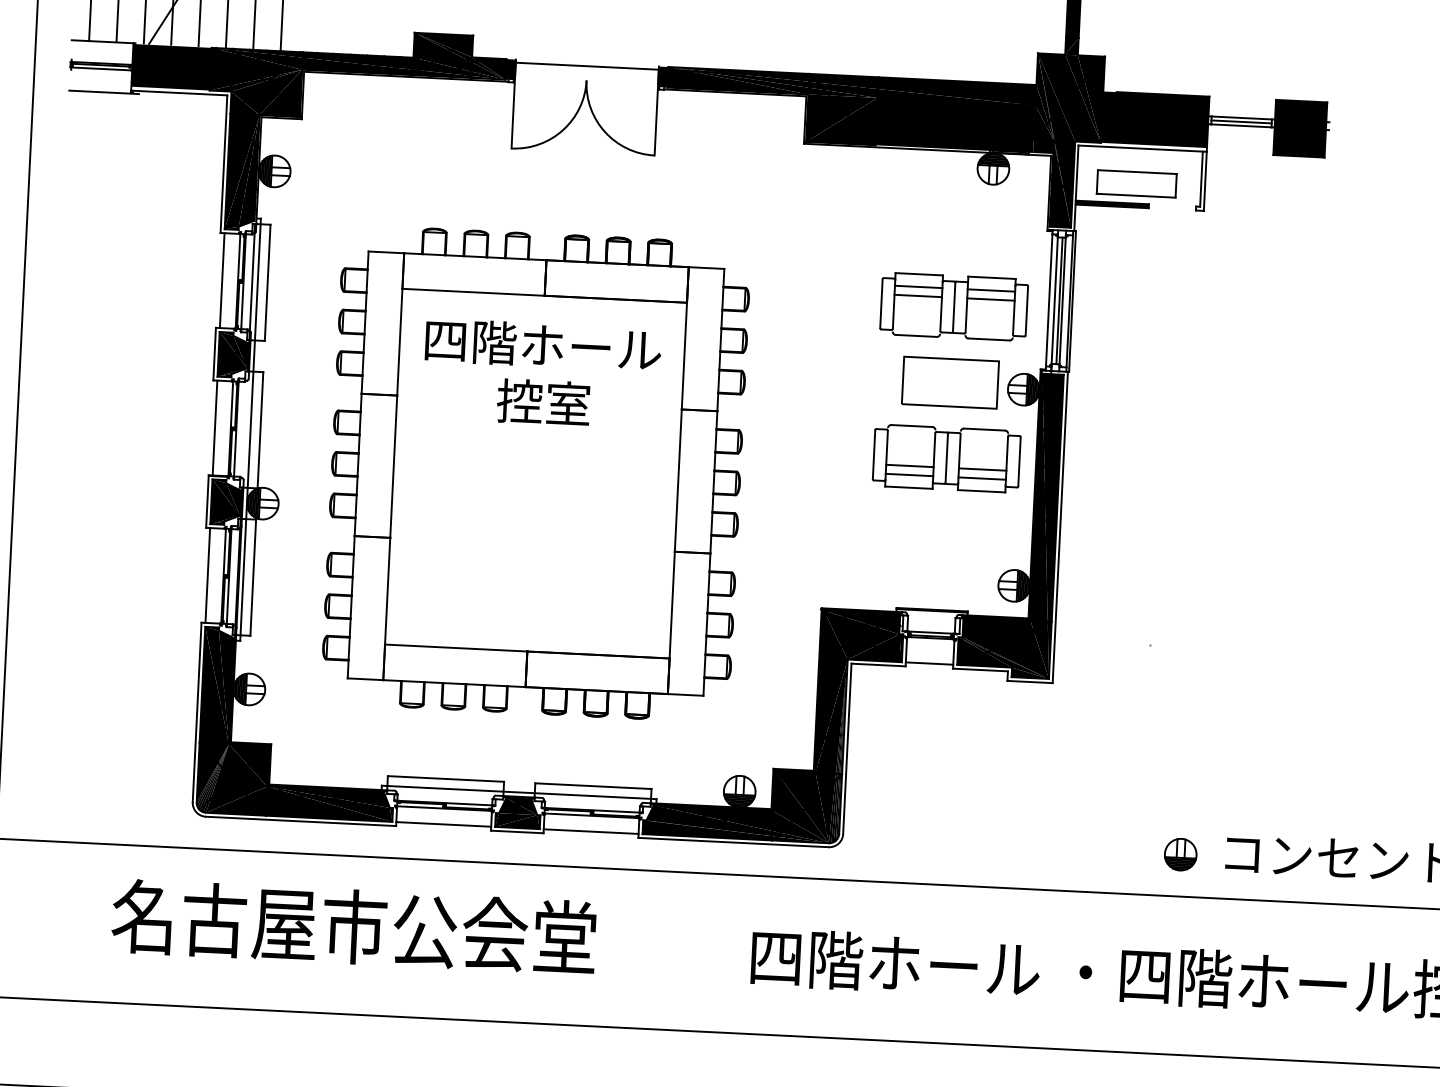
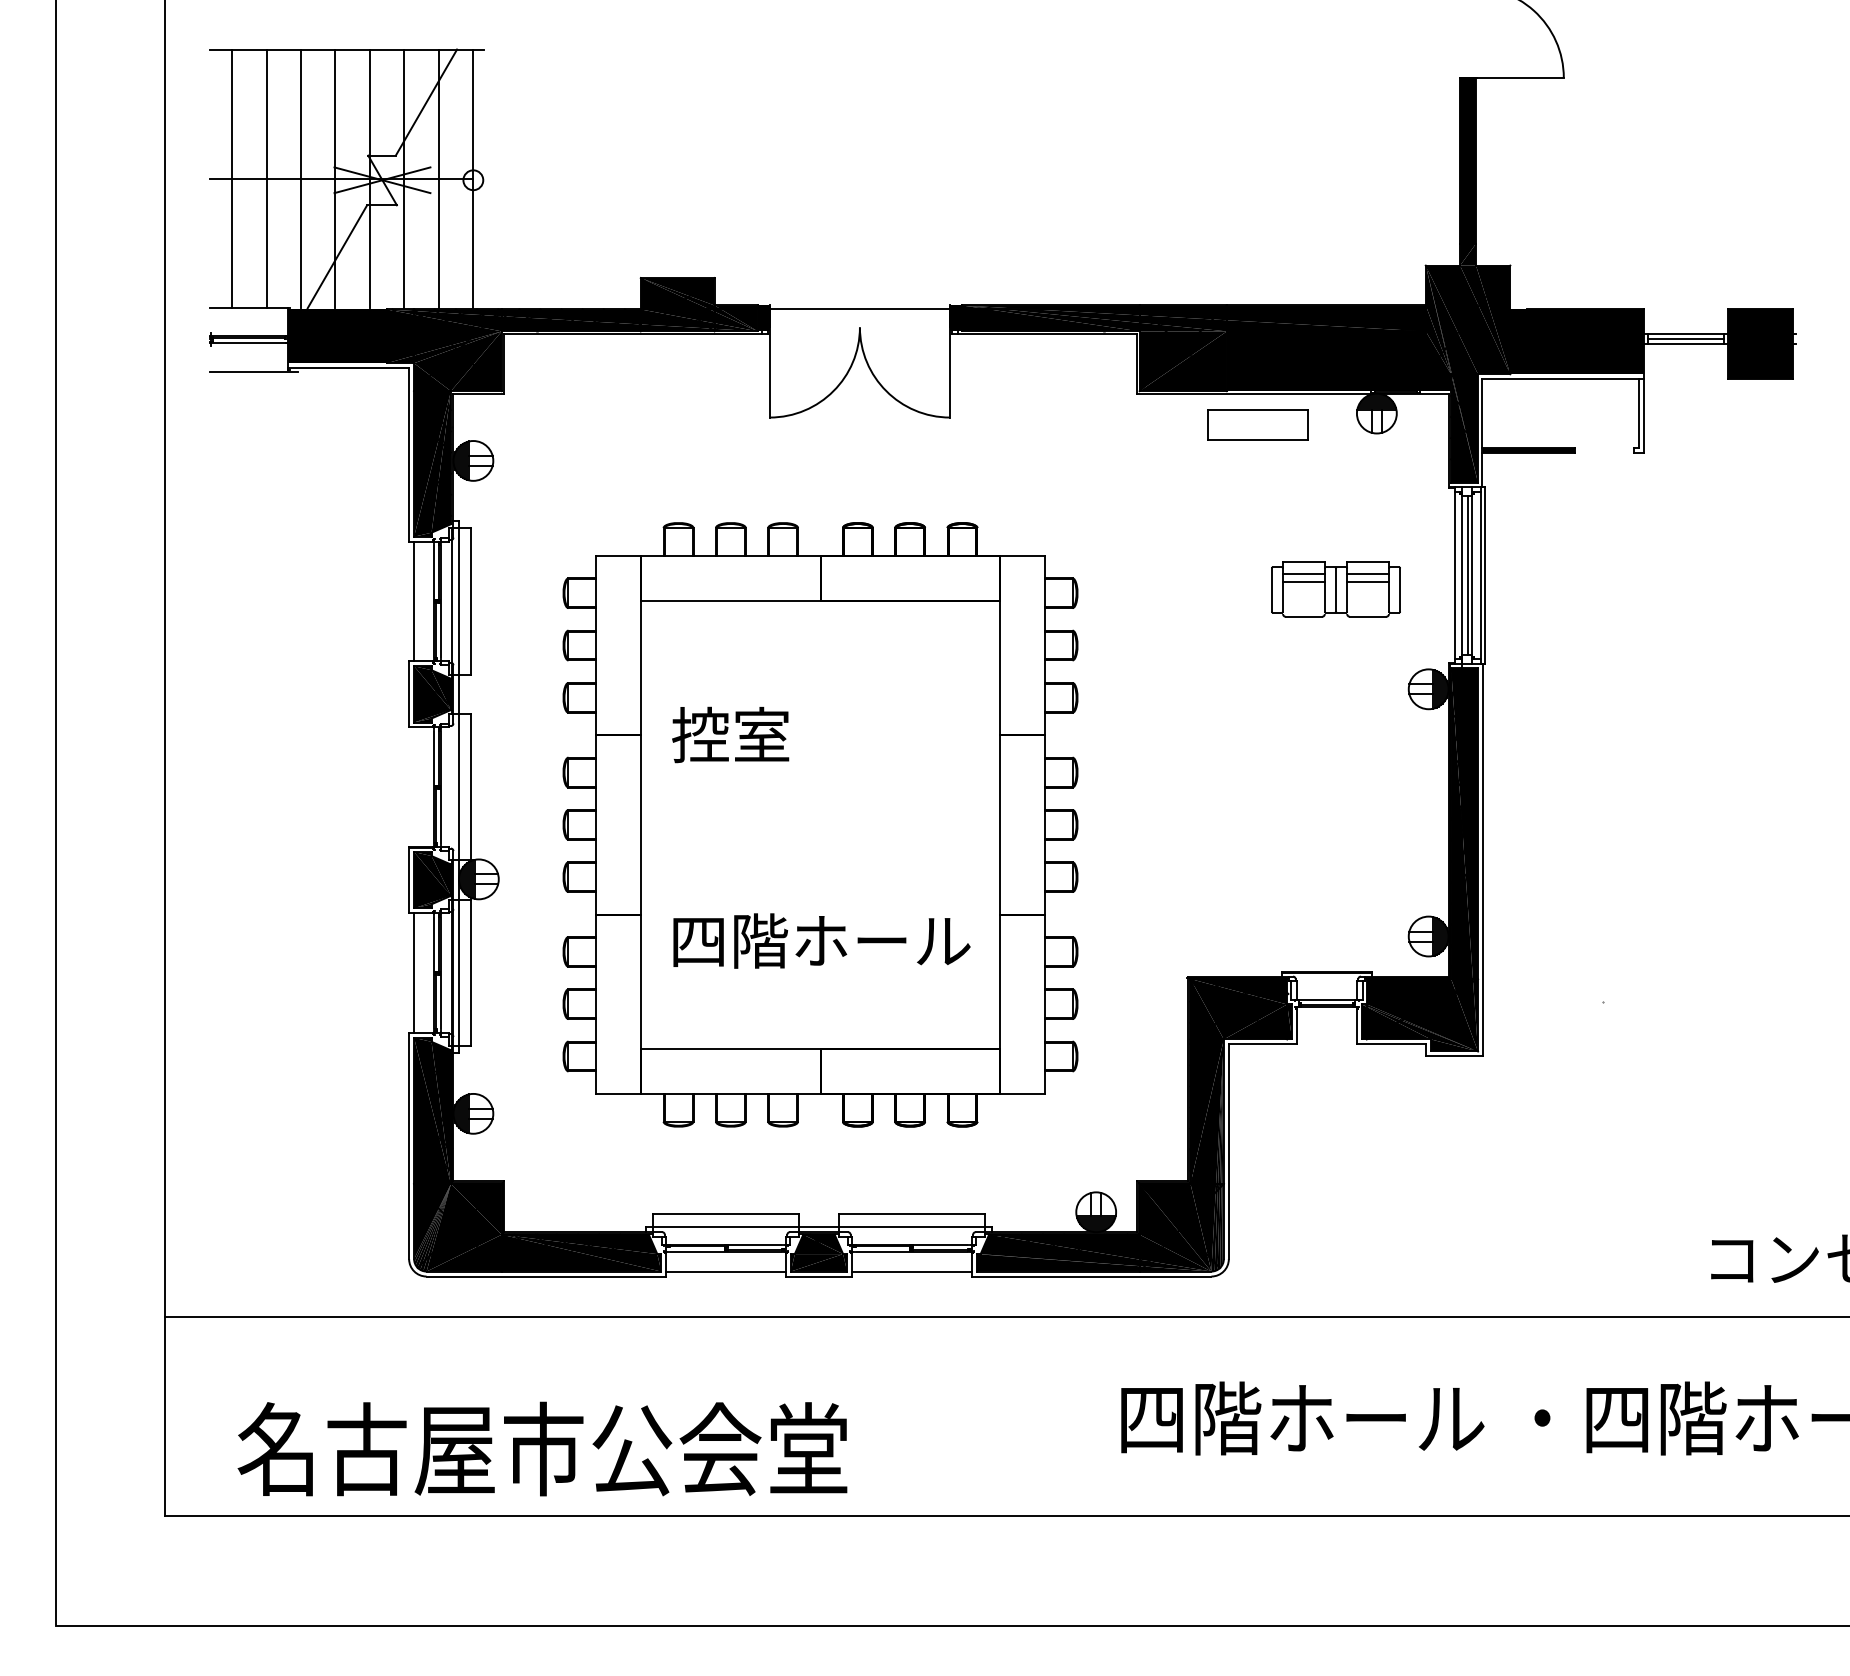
part: (1136, 183) -> (1257, 424), moved
part: (953, 306) -> (1335, 589), size x0.7
text: (543, 344) -> (821, 940), moved
part: (950, 382) -> (1335, 684), removed
text: (543, 402) -> (730, 734), moved
line: (215, 428) -> (414, 787), removed
part: (946, 458) -> (1335, 780), removed
line: (929, 663) -> (1326, 1039), removed
part: (1180, 854) -> (1654, 1264), removed
text: (353, 926) -> (542, 1448), moved

